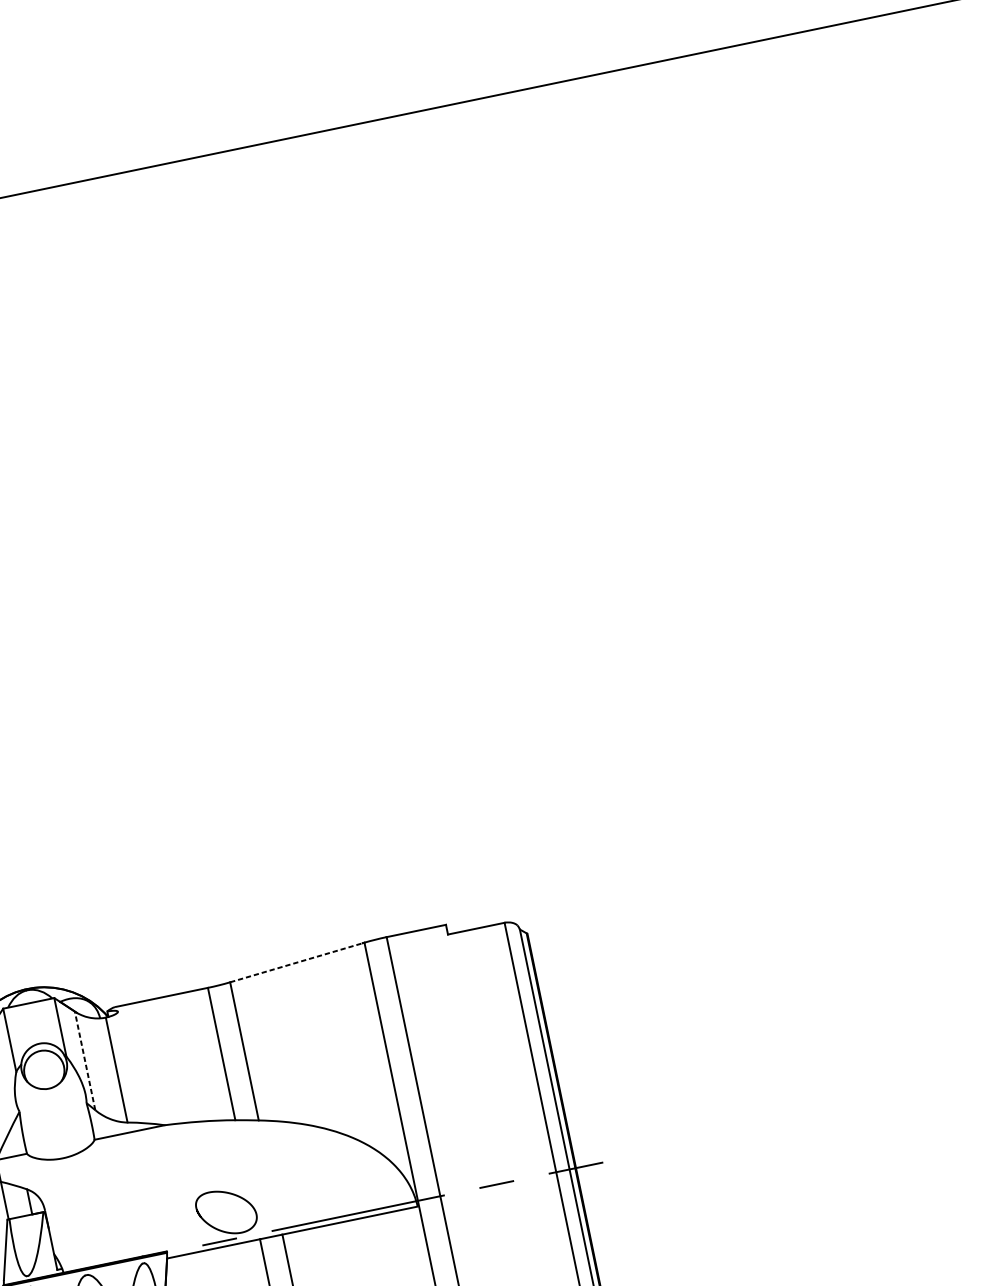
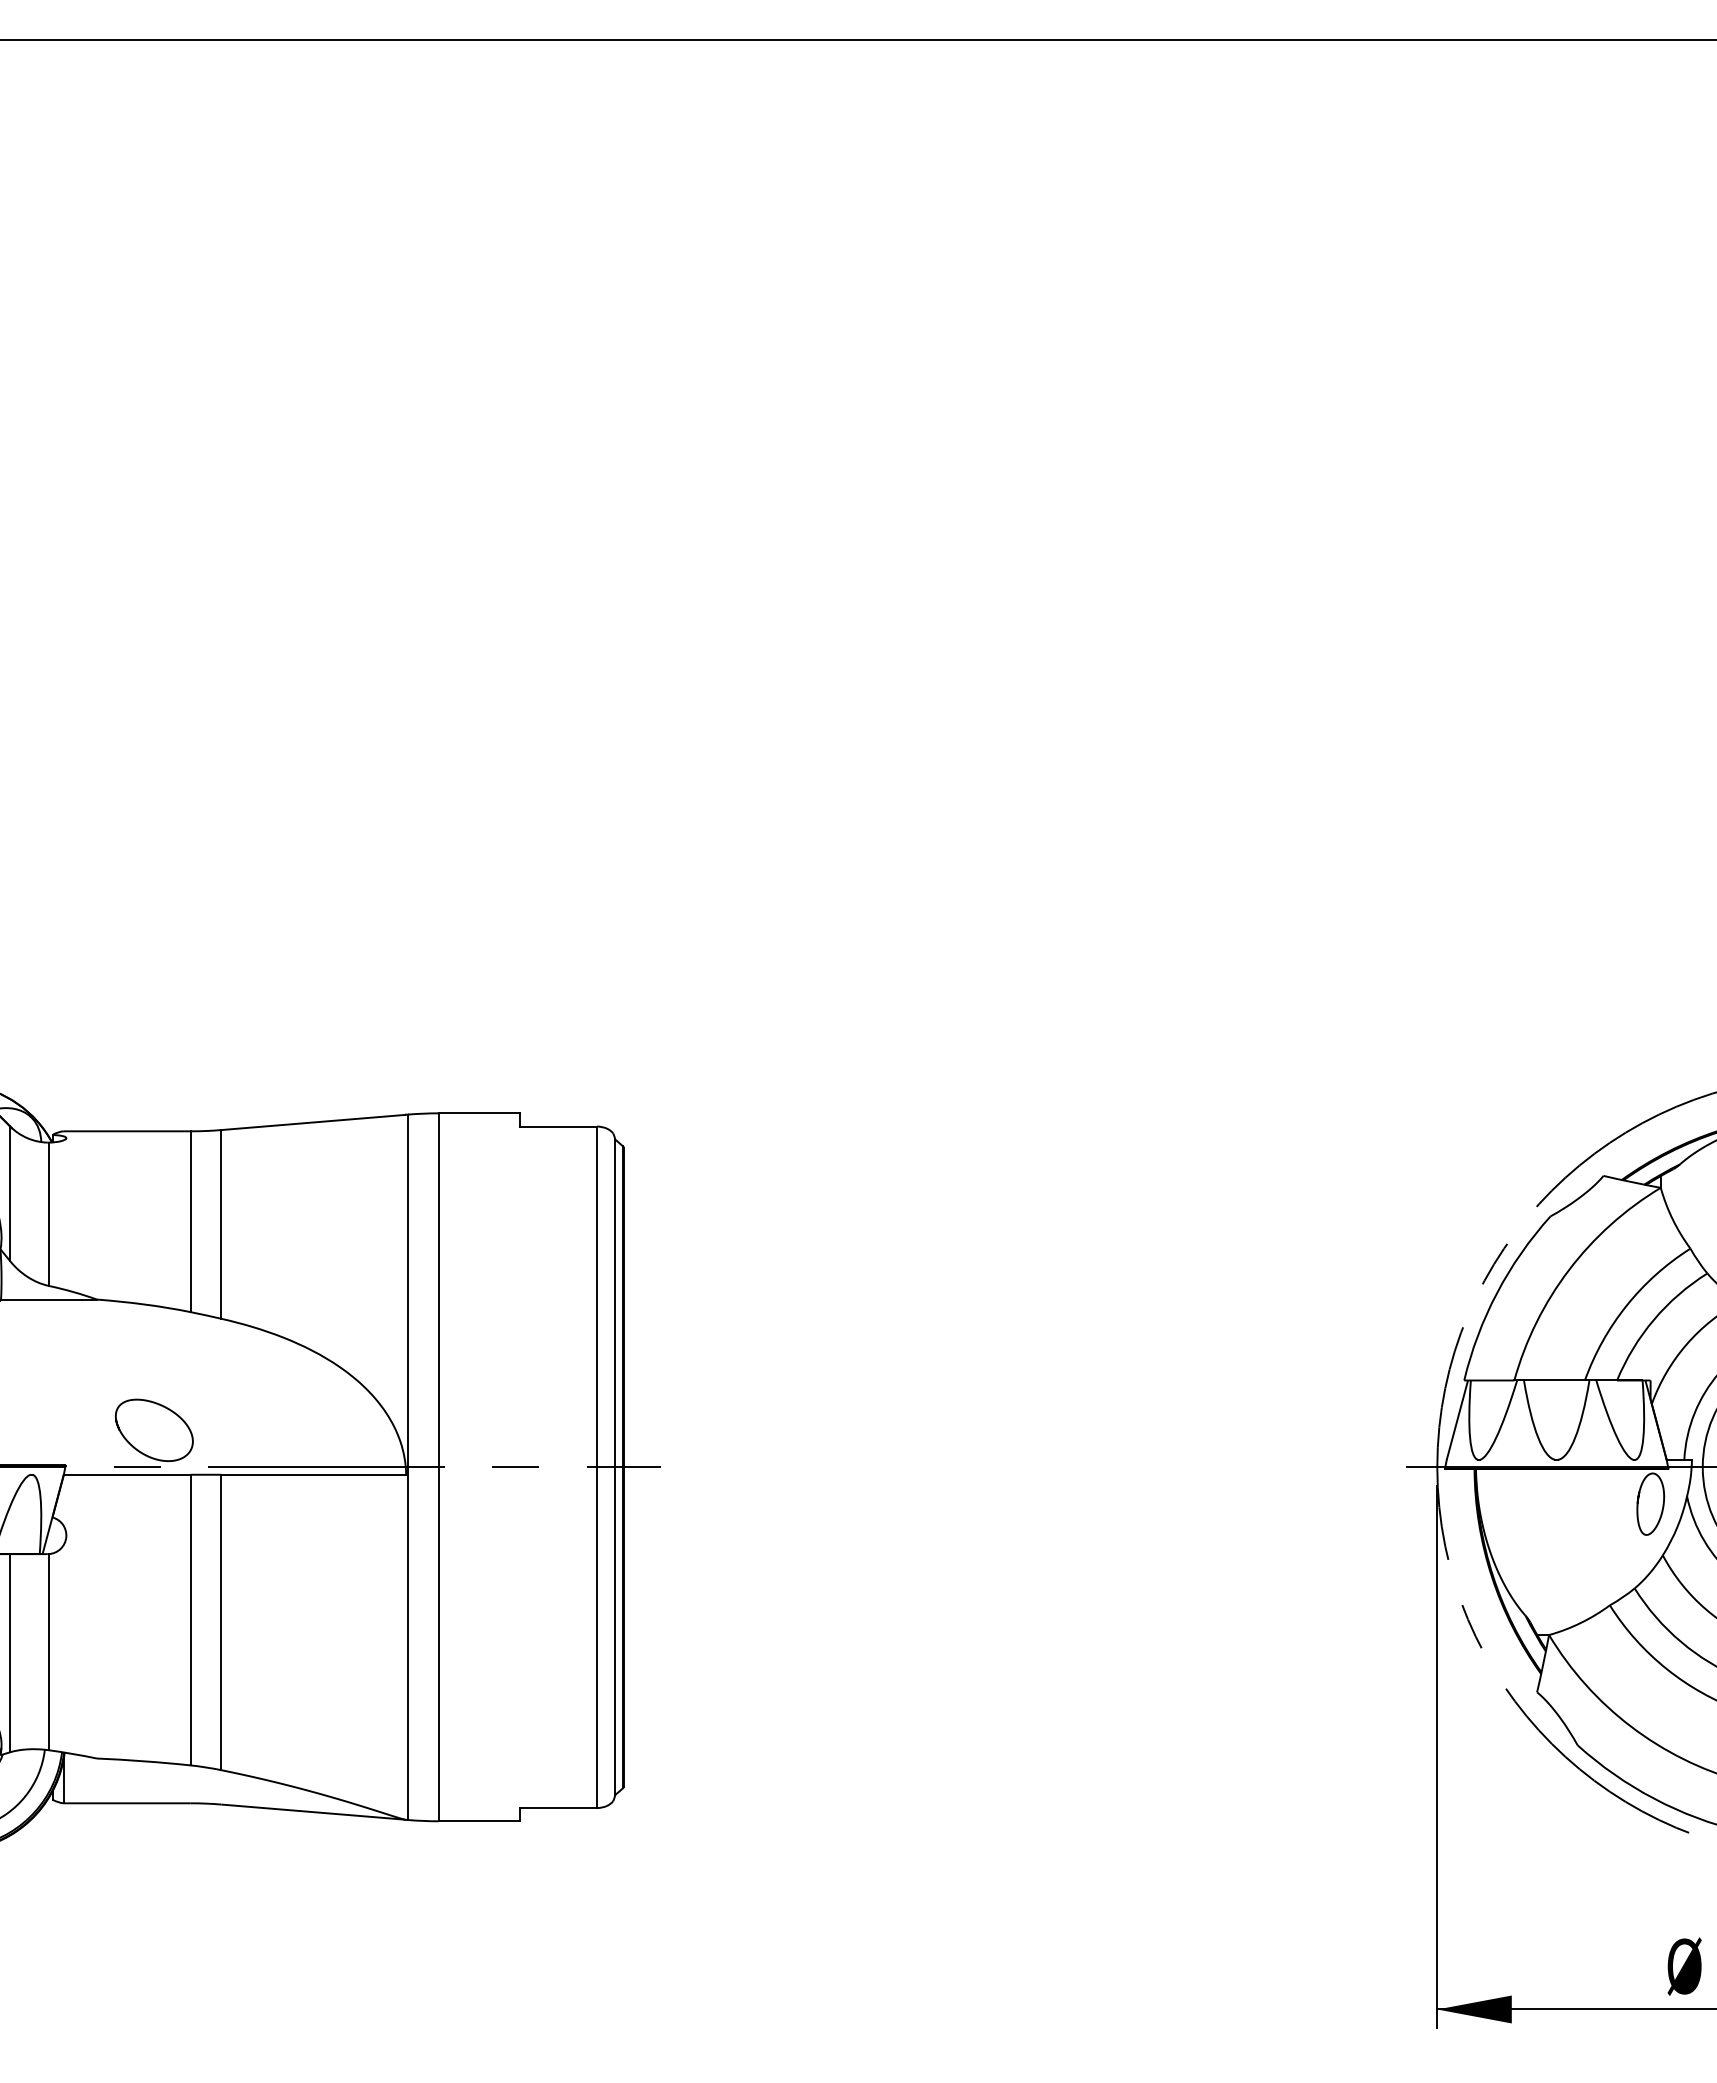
line: (297, 962) -> (314, 1122), dashed -> solid
line: (85, 1060) -> (10, 1193), dashed -> solid

